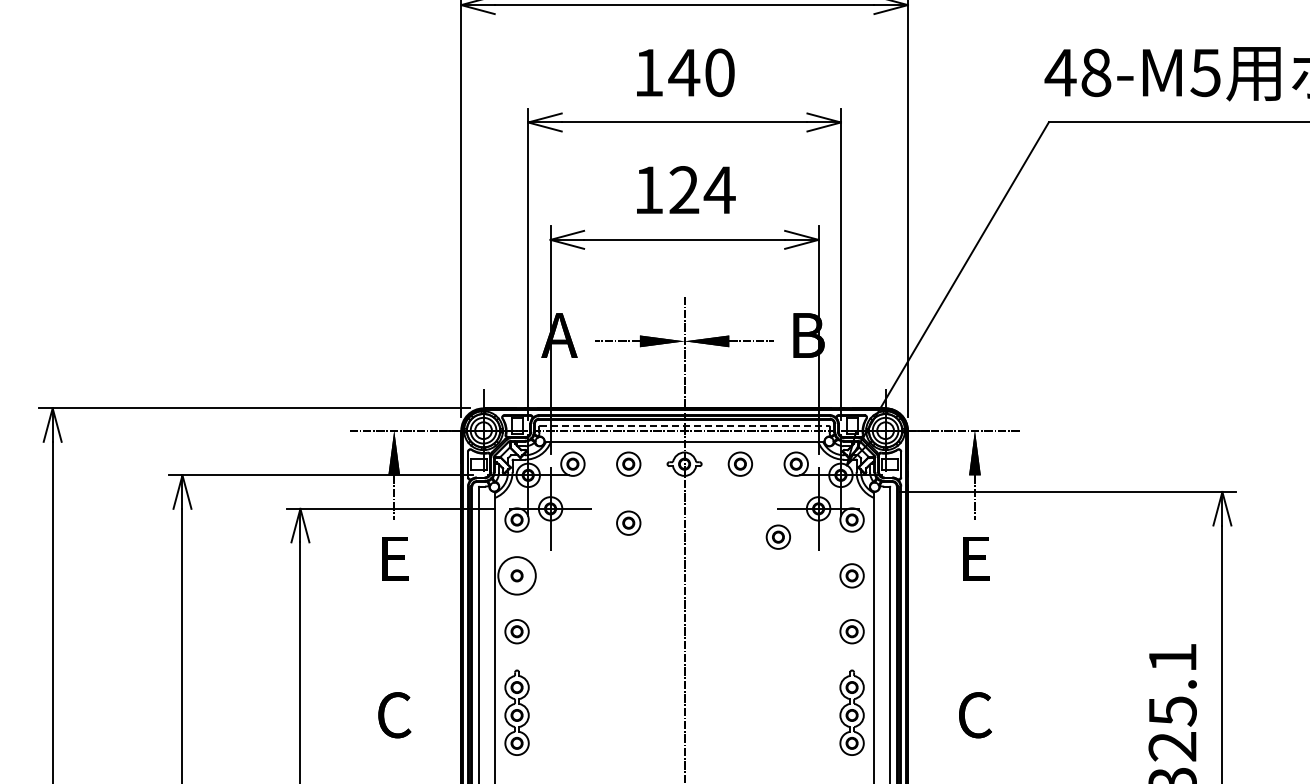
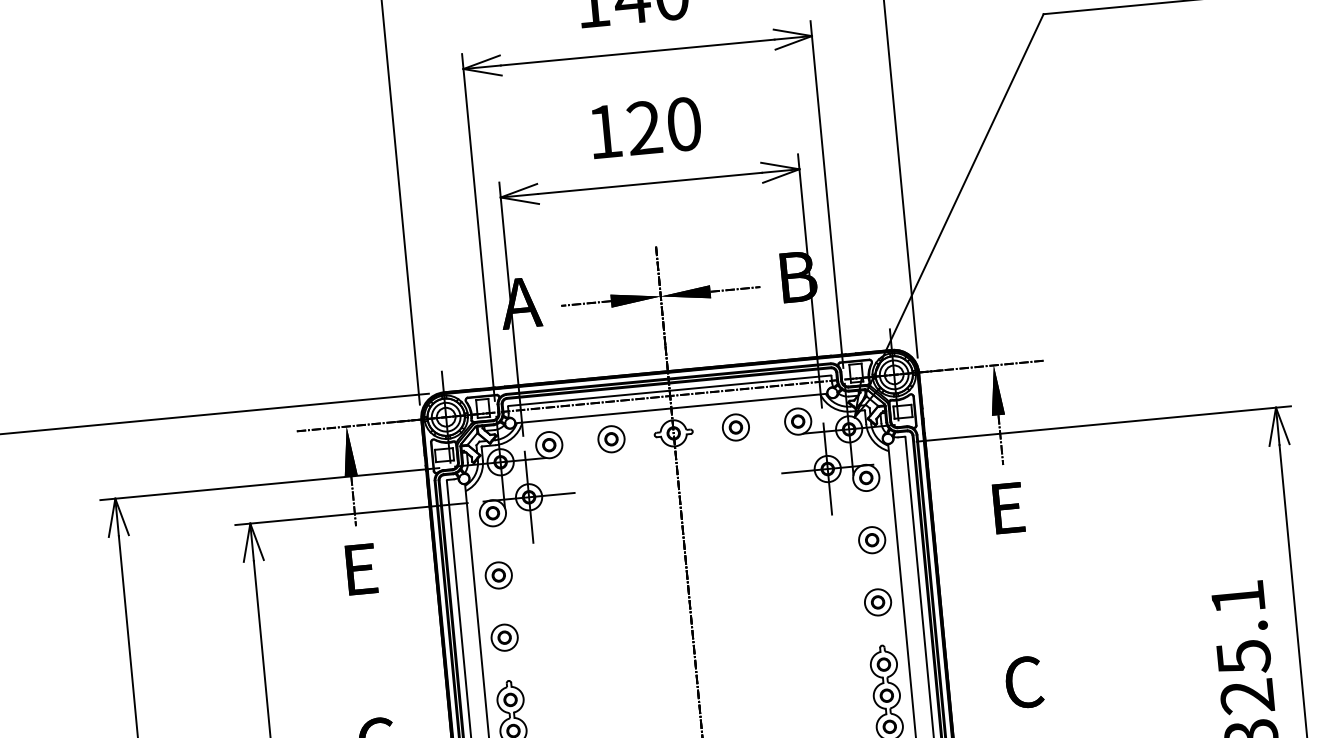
text: (719, 190) -> (683, 124), 124 -> 120
line: (685, 425) -> (670, 390), dashed -> solid
part: (628, 522) -> (617, 504), removed
part: (777, 536) -> (784, 504), removed
circle: (516, 575) -> (498, 575), size x0.62

